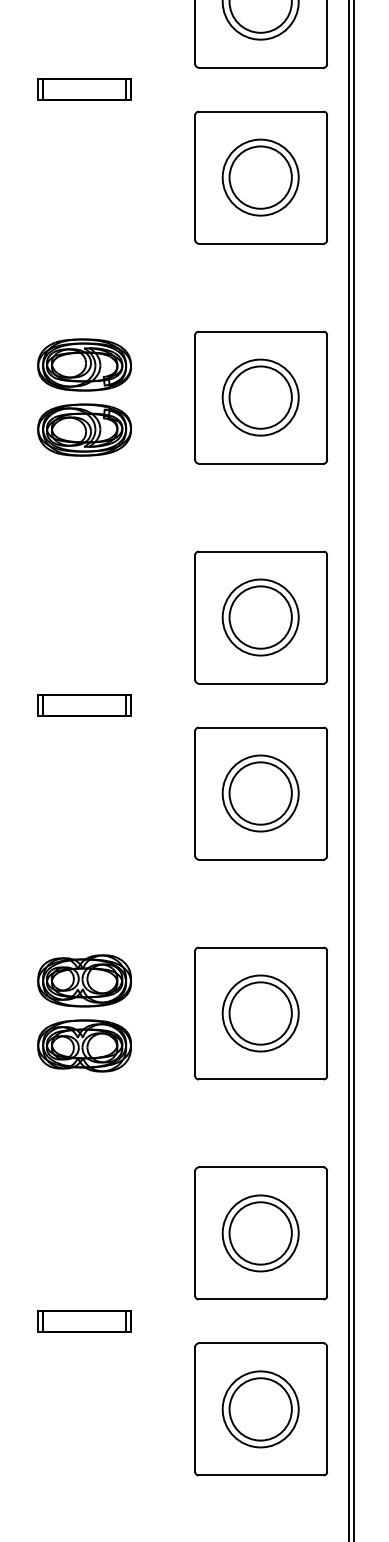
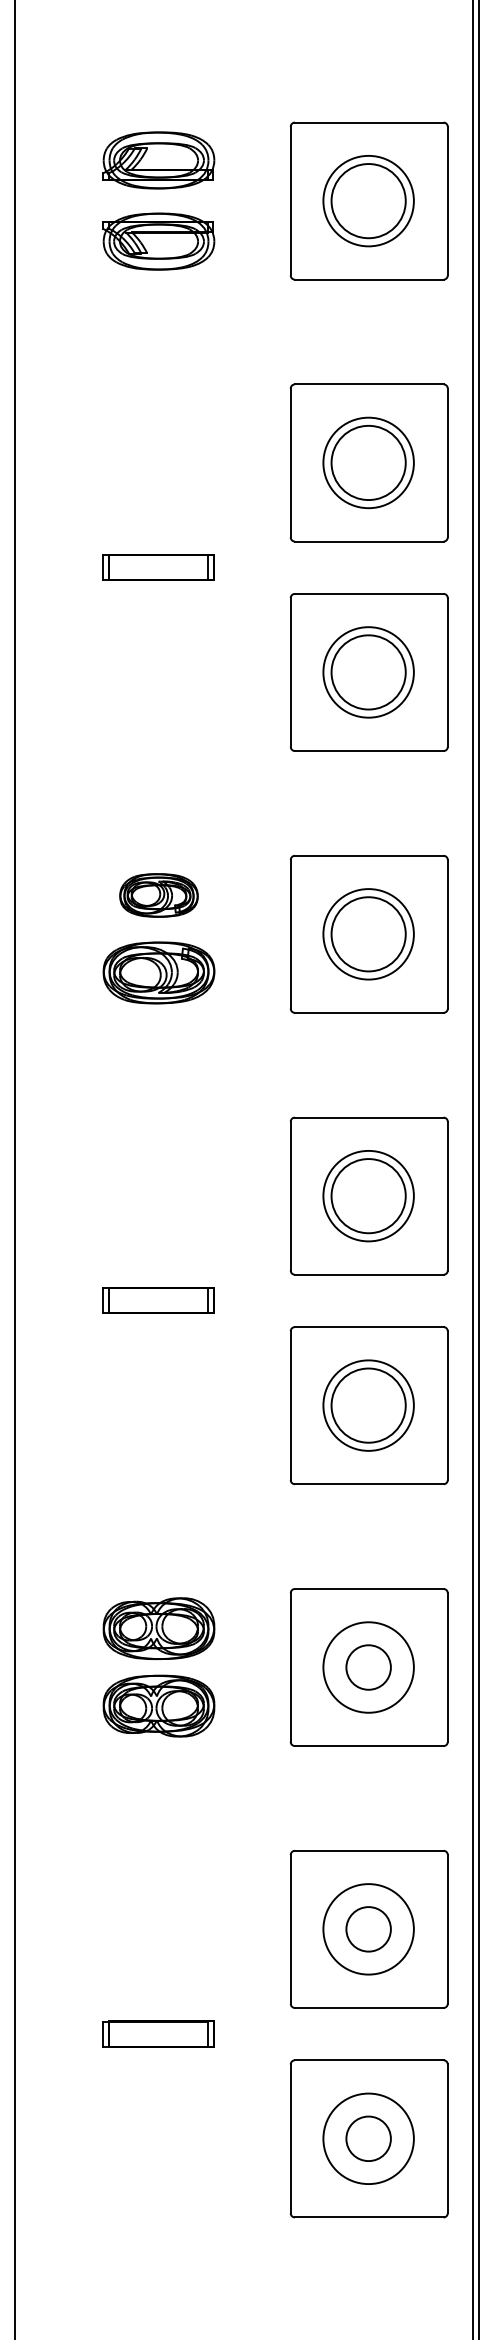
part: (84, 365) -> (158, 895), size x0.7
circle: (260, 1013) -> (368, 1667), size x0.6
circle: (260, 1233) -> (368, 1929), size x0.6
circle: (260, 1409) -> (368, 2138), size x0.6

